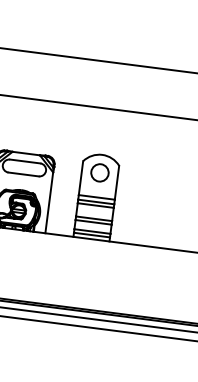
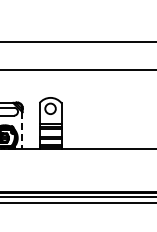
line: (49, 202) -> (22, 130), solid -> dashed

